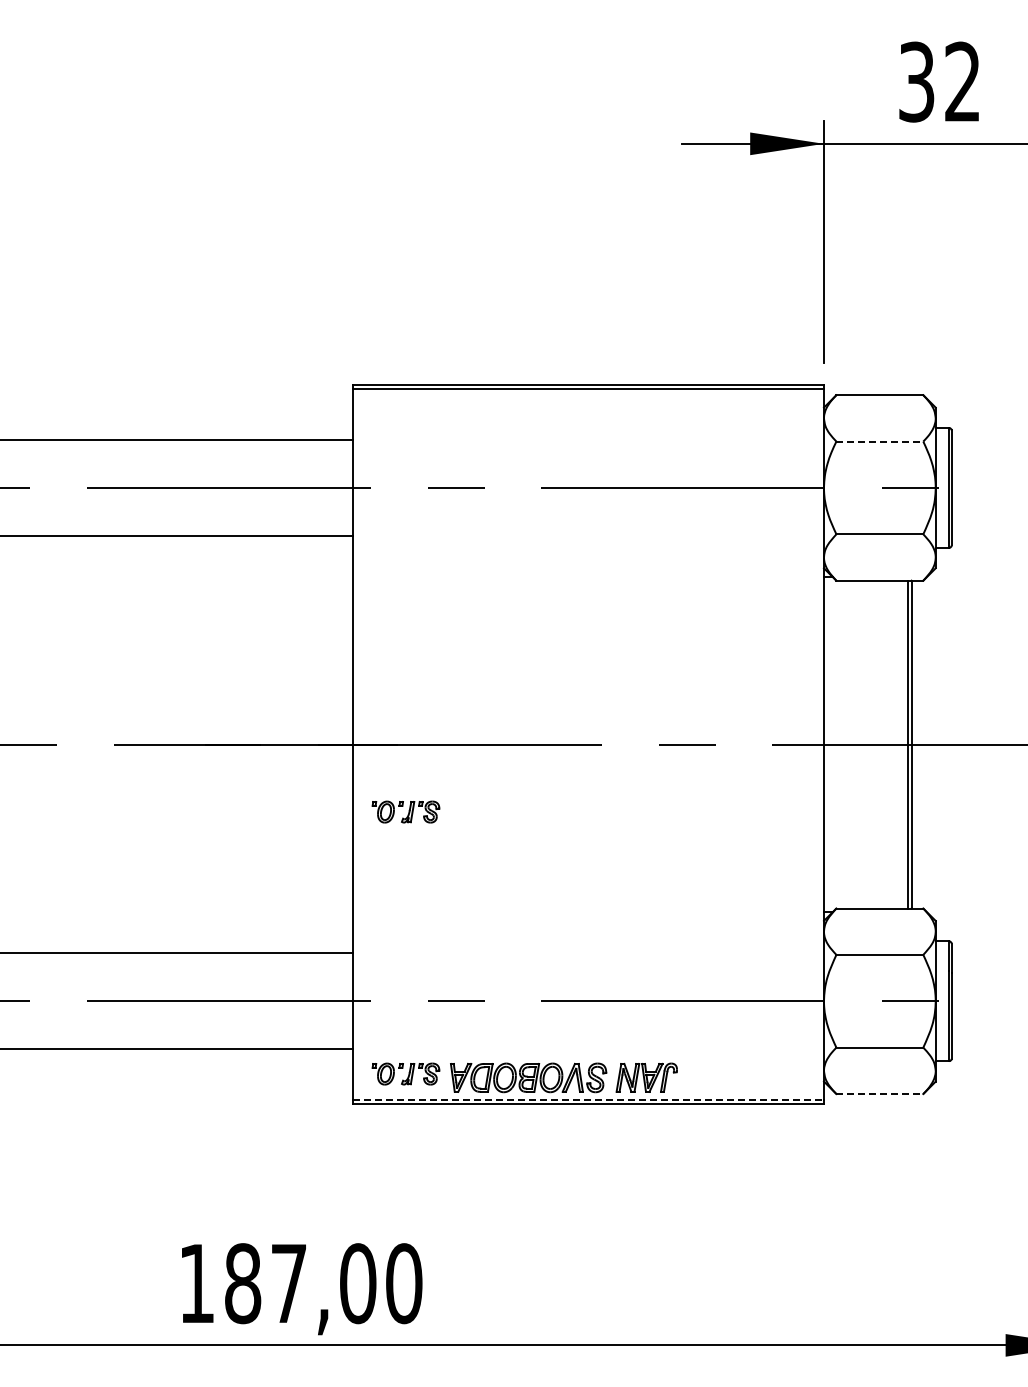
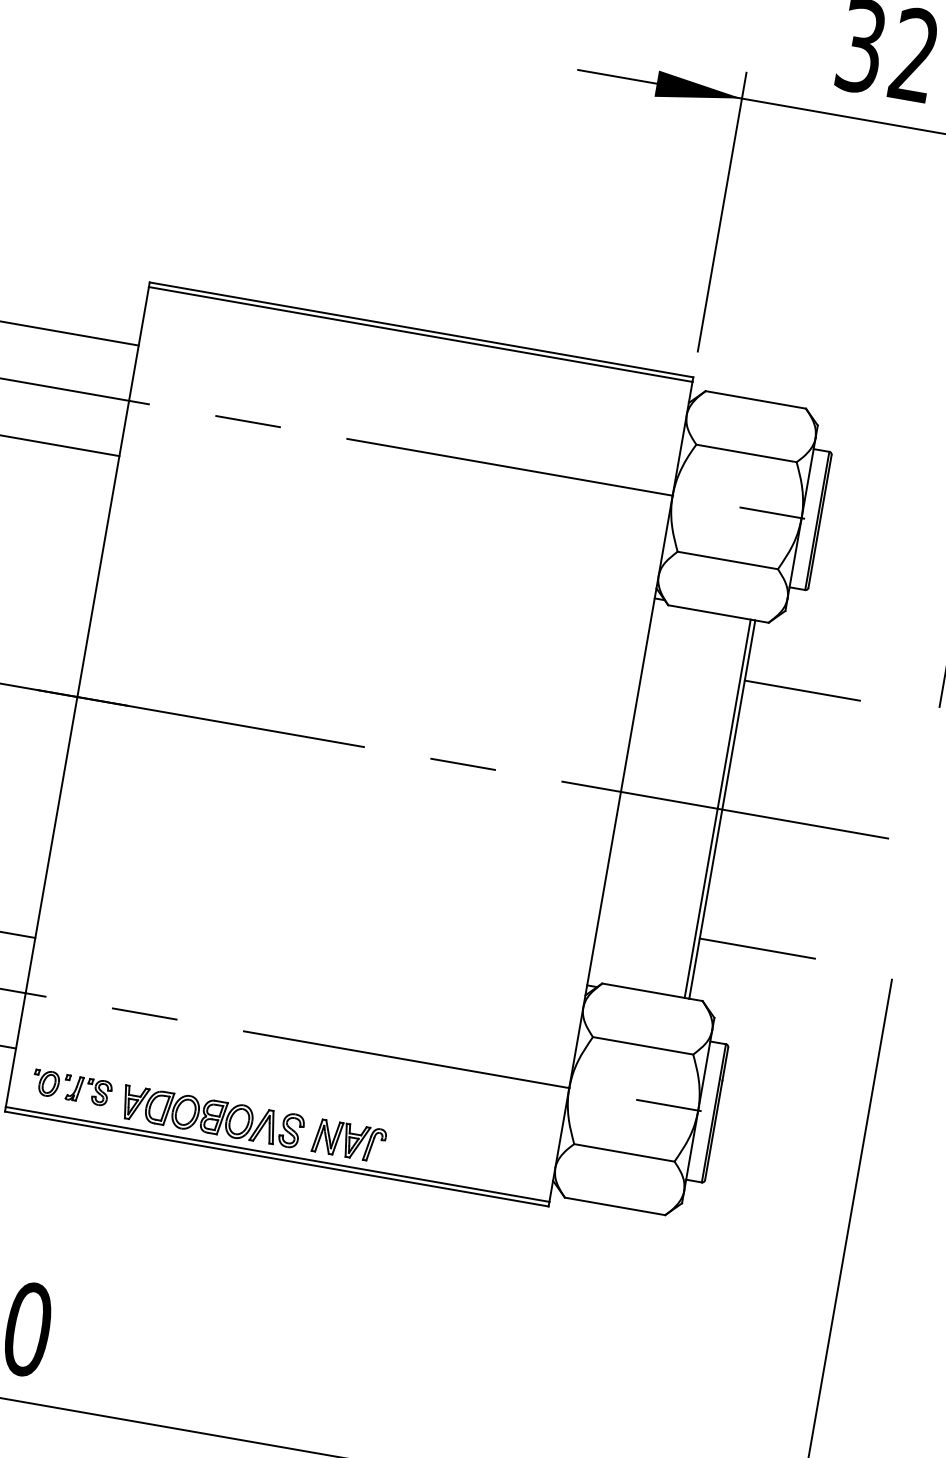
line: (880, 441) -> (747, 453), dashed -> solid
line: (961, 632) -> (802, 690), added
part: (405, 811) -> (124, 784), removed
line: (961, 856) -> (757, 948), added
line: (880, 1094) -> (615, 1207), dashed -> solid
line: (588, 1099) -> (277, 1154), dashed -> solid

